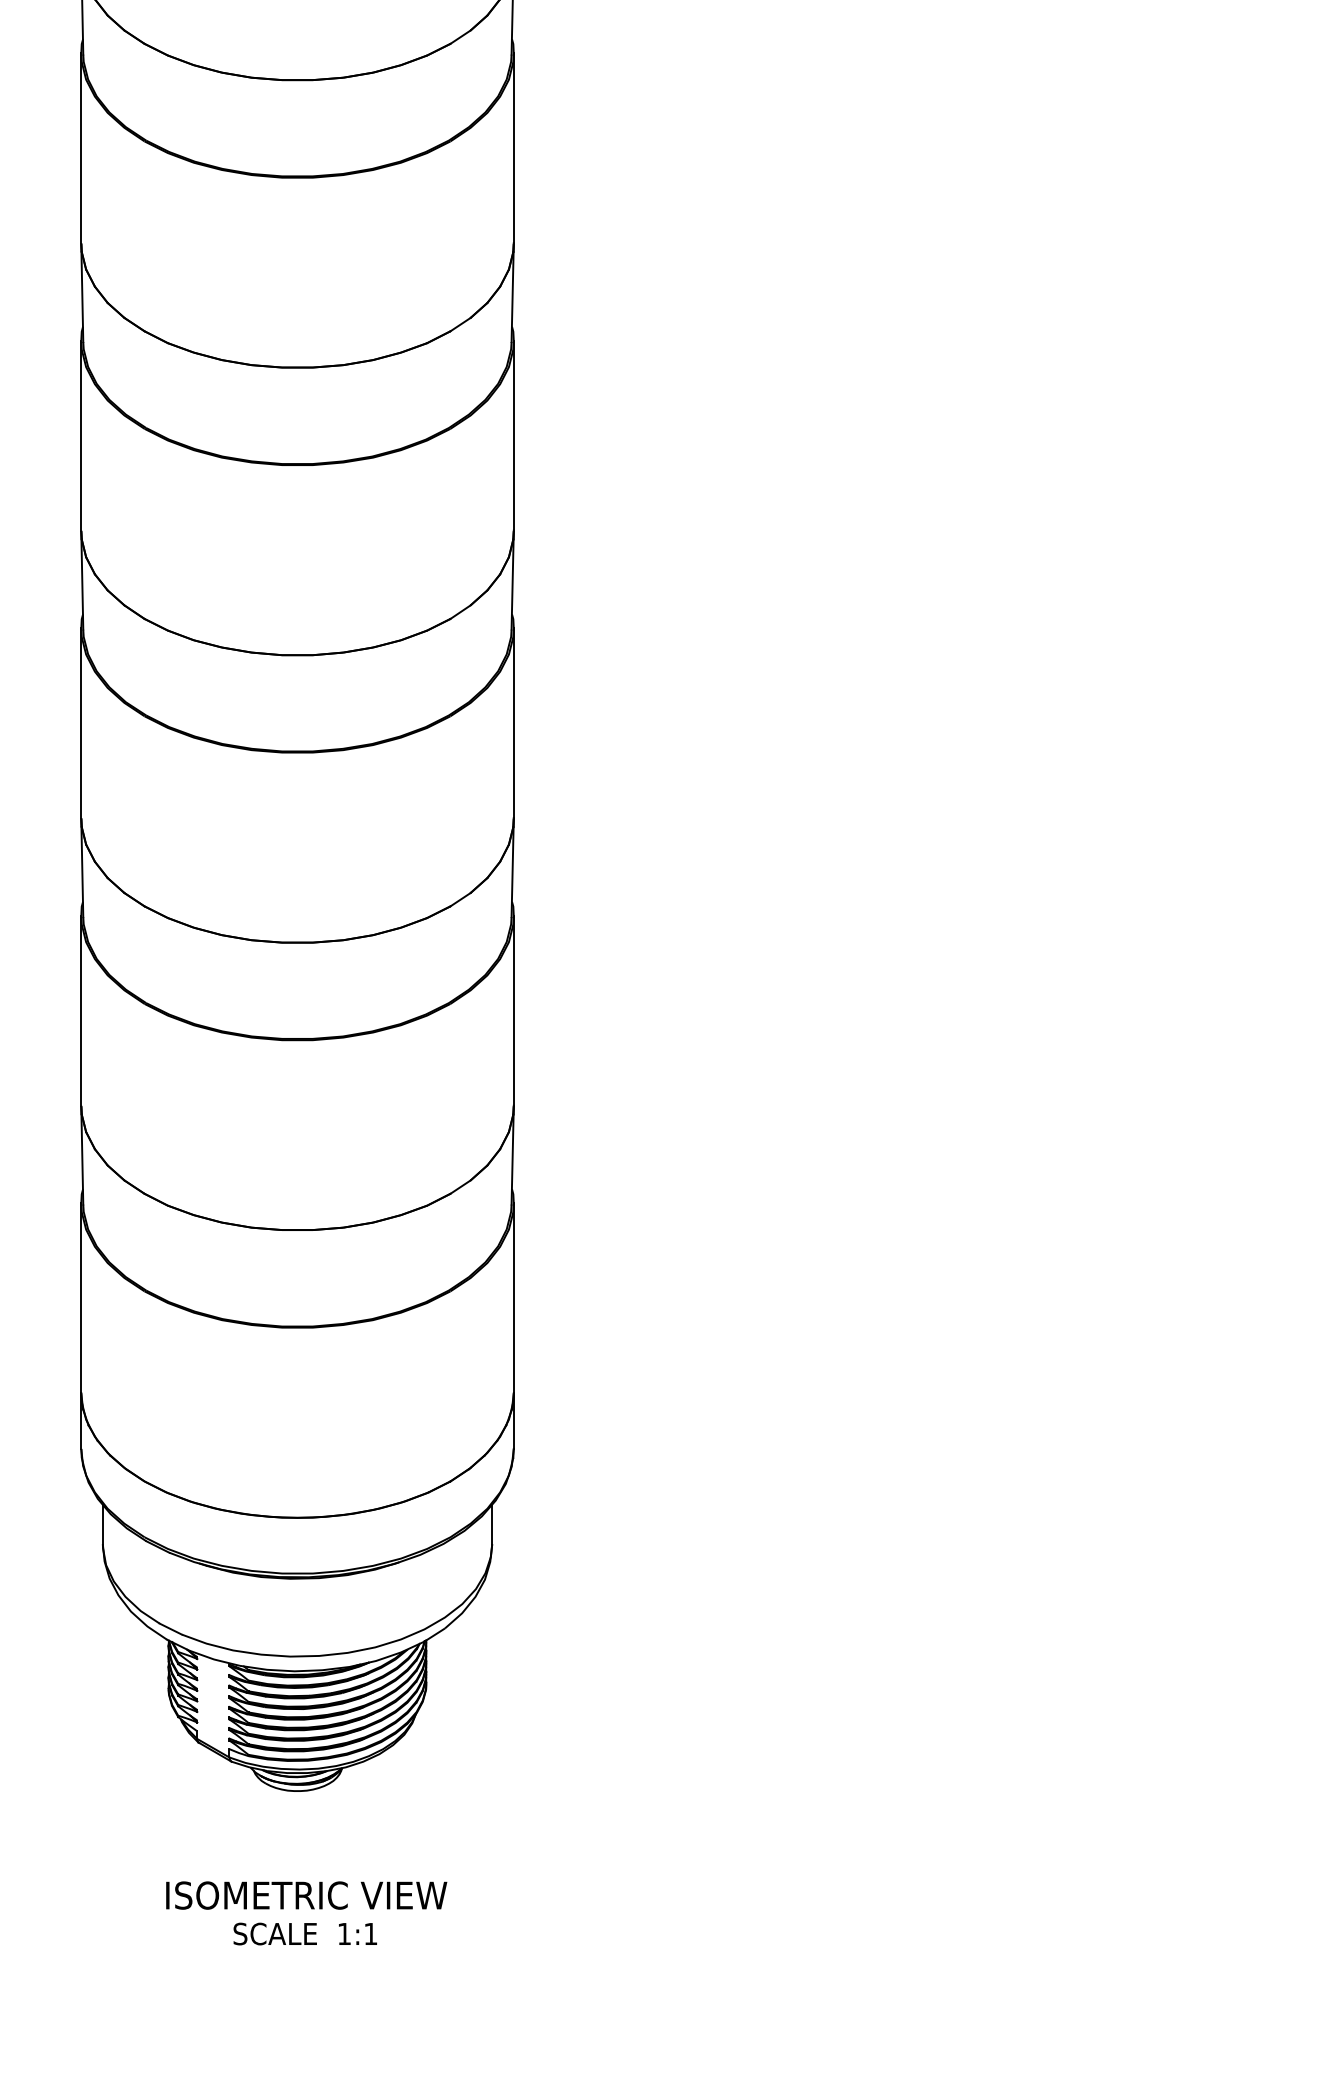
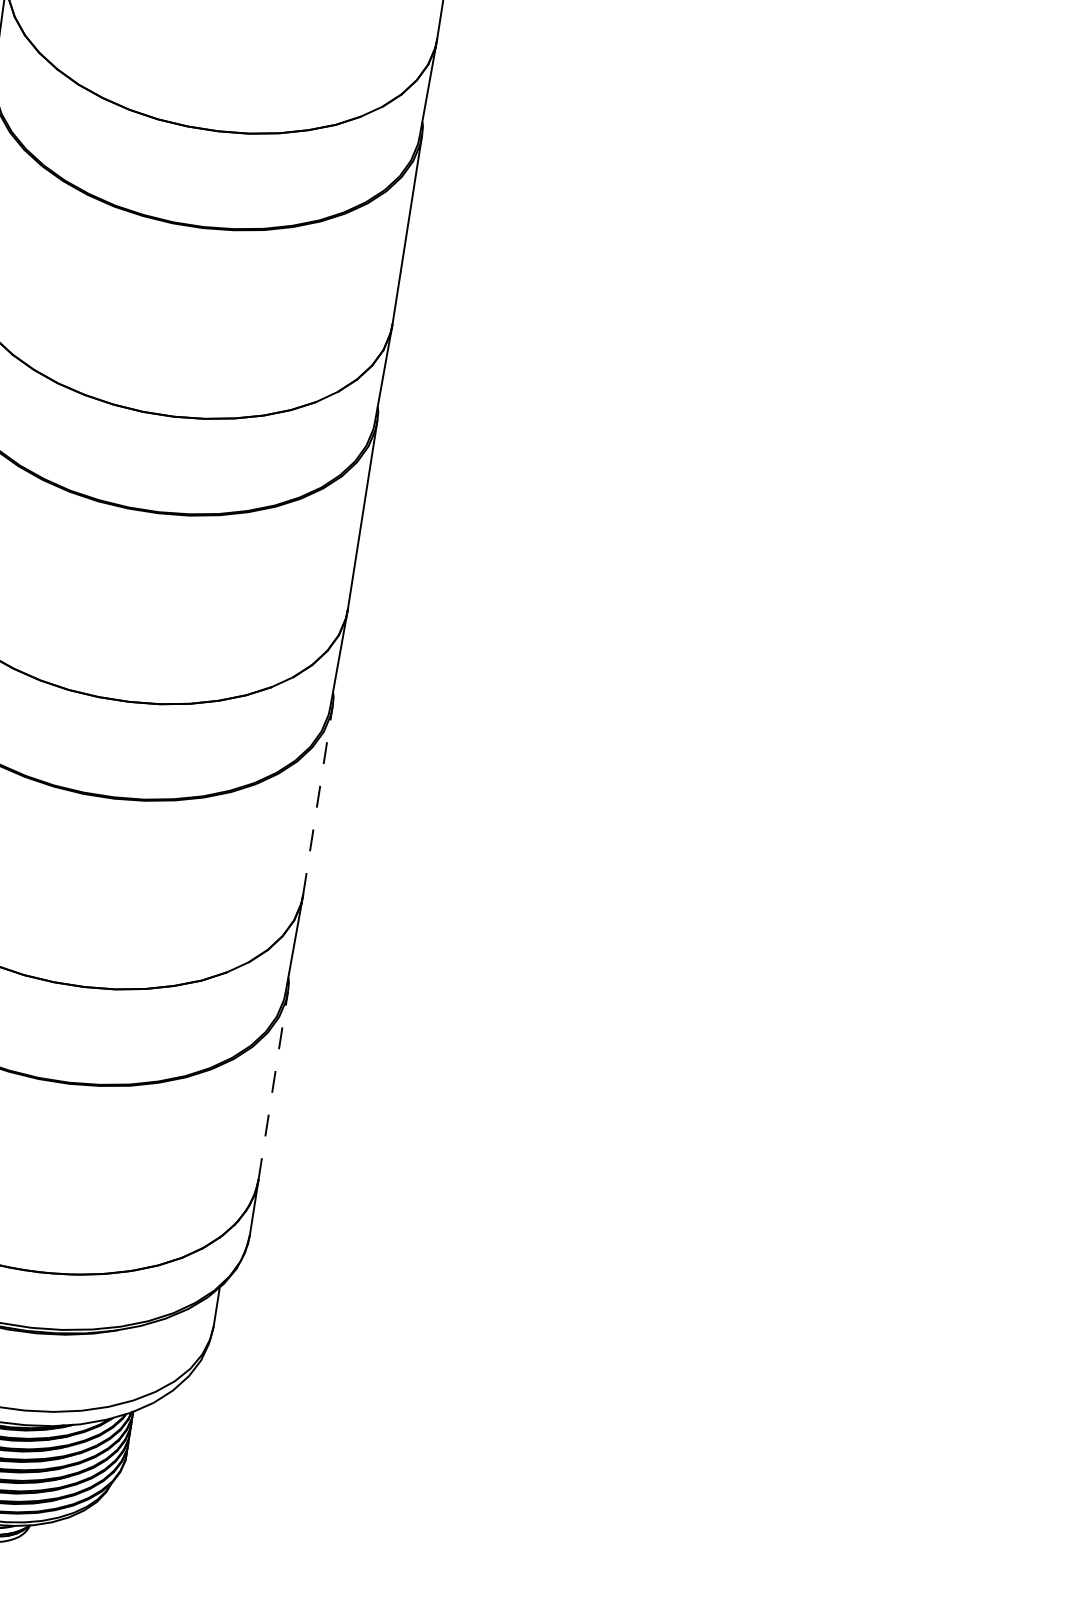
line: (513, 1010) -> (317, 800), solid -> dashed
line: (513, 1297) -> (273, 1085), solid -> dashed

